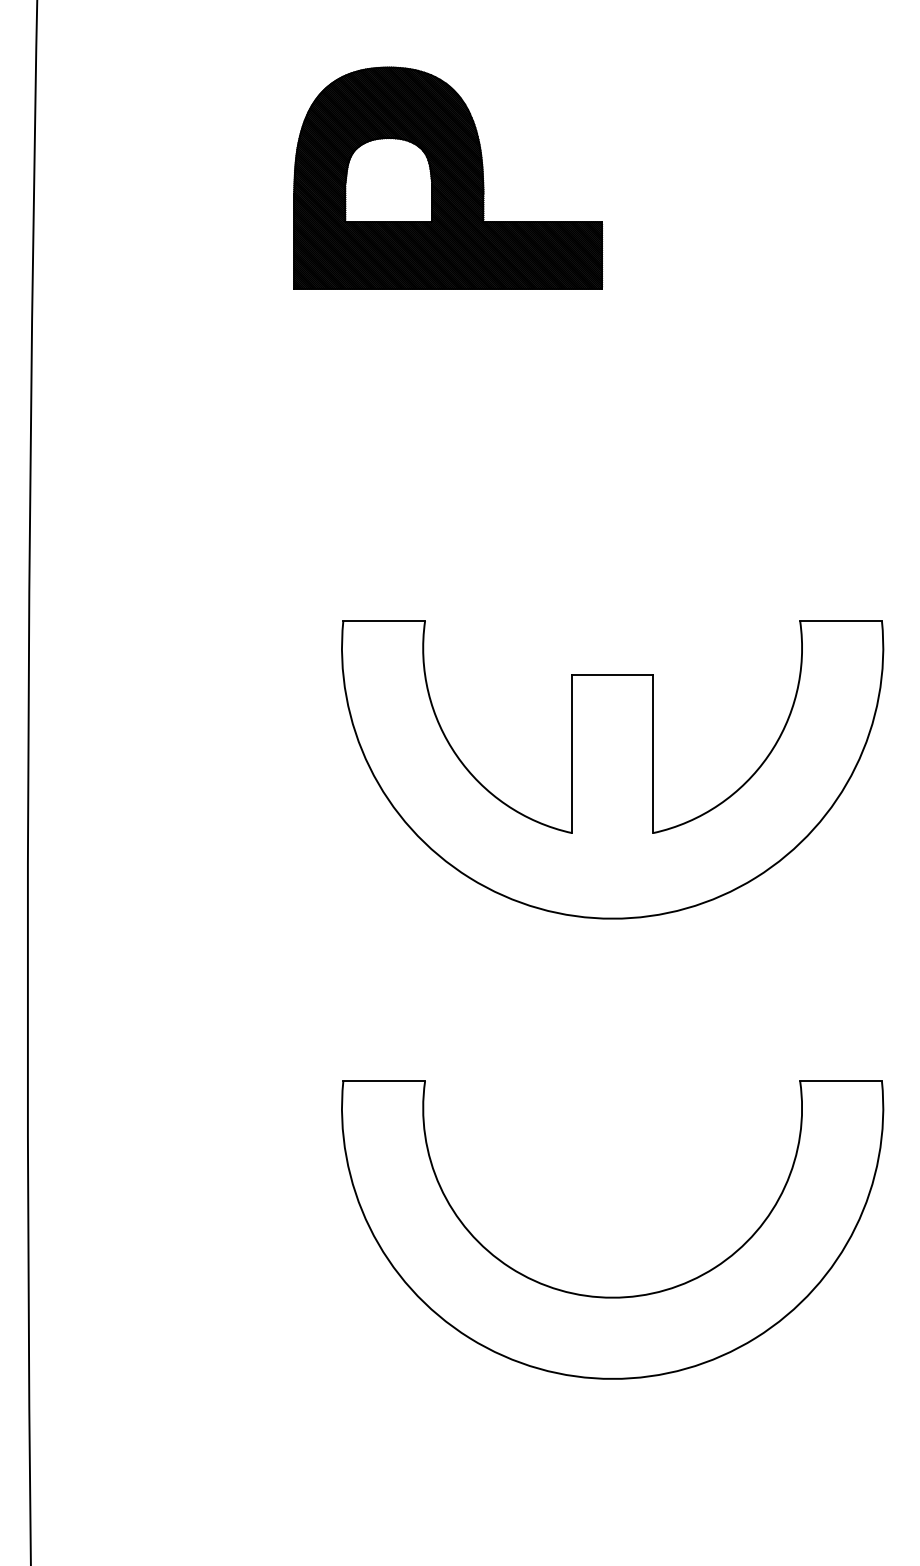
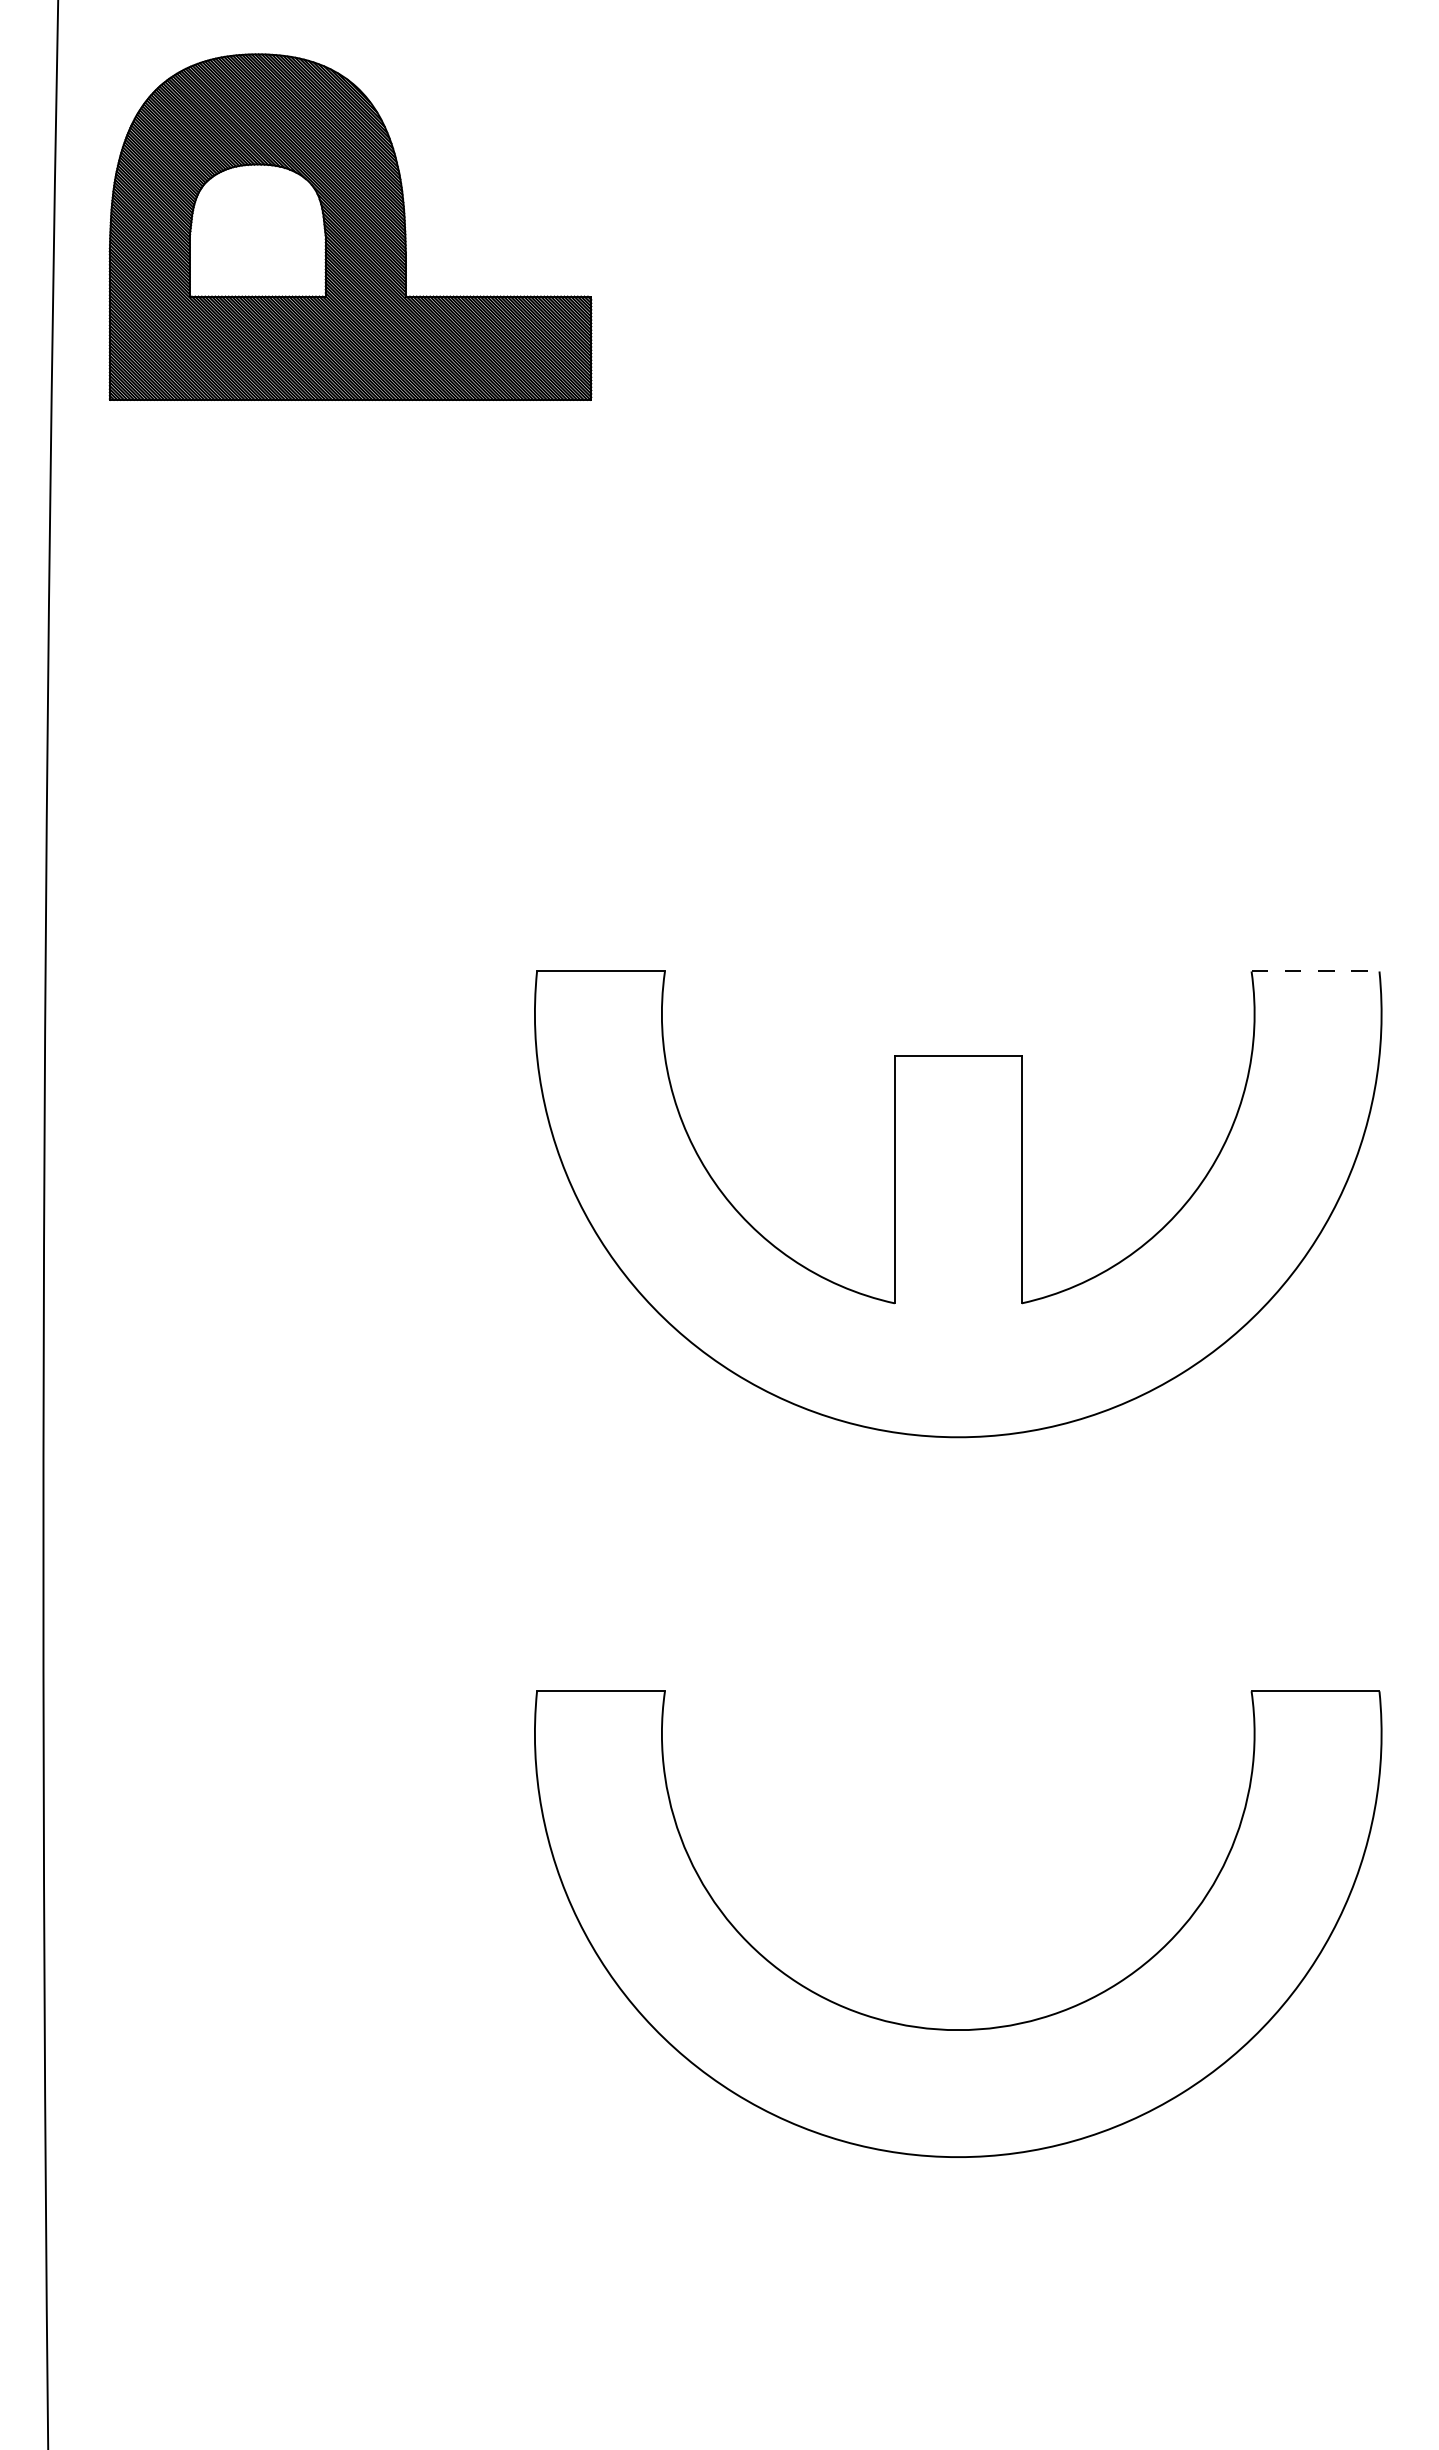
part: (448, 177) -> (351, 226), moved
line: (841, 620) -> (1316, 970), solid -> dashed

